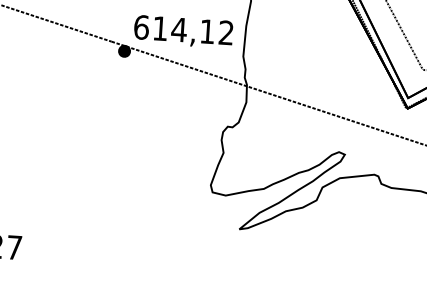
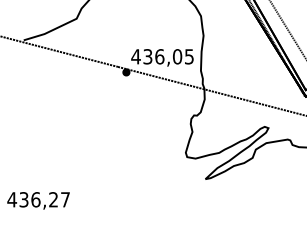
text: (183, 29) -> (162, 56), 614,12 -> 436,05

